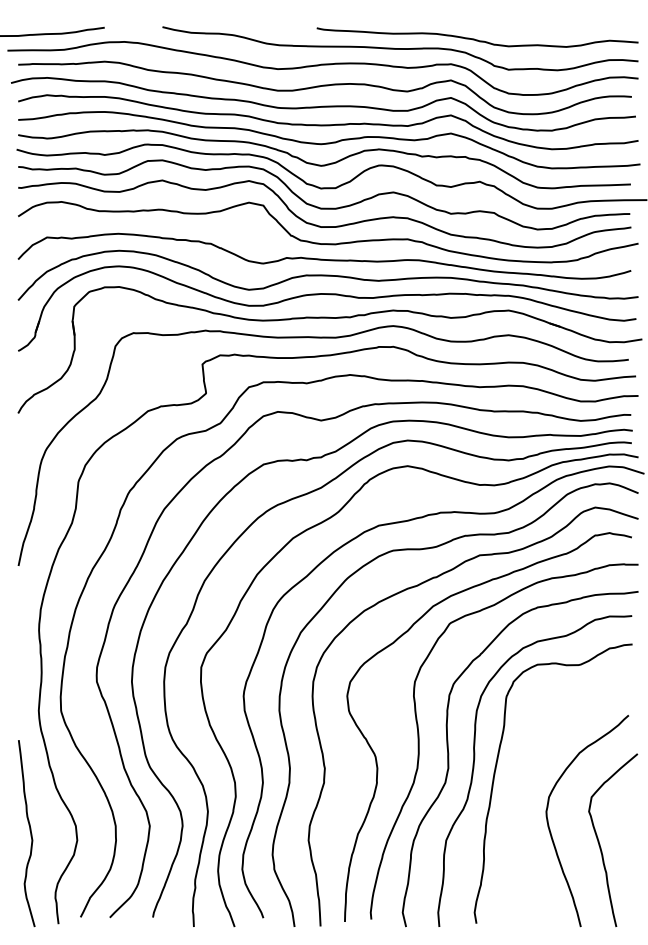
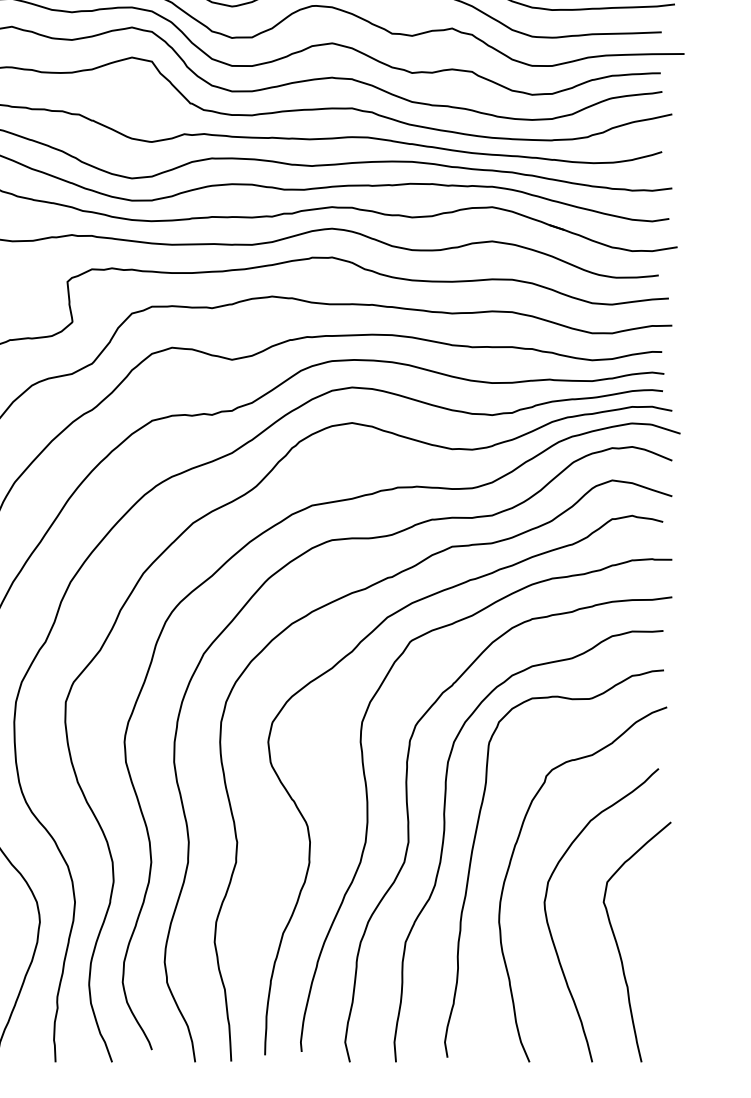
curve: (522, 784) -> (511, 864), added

